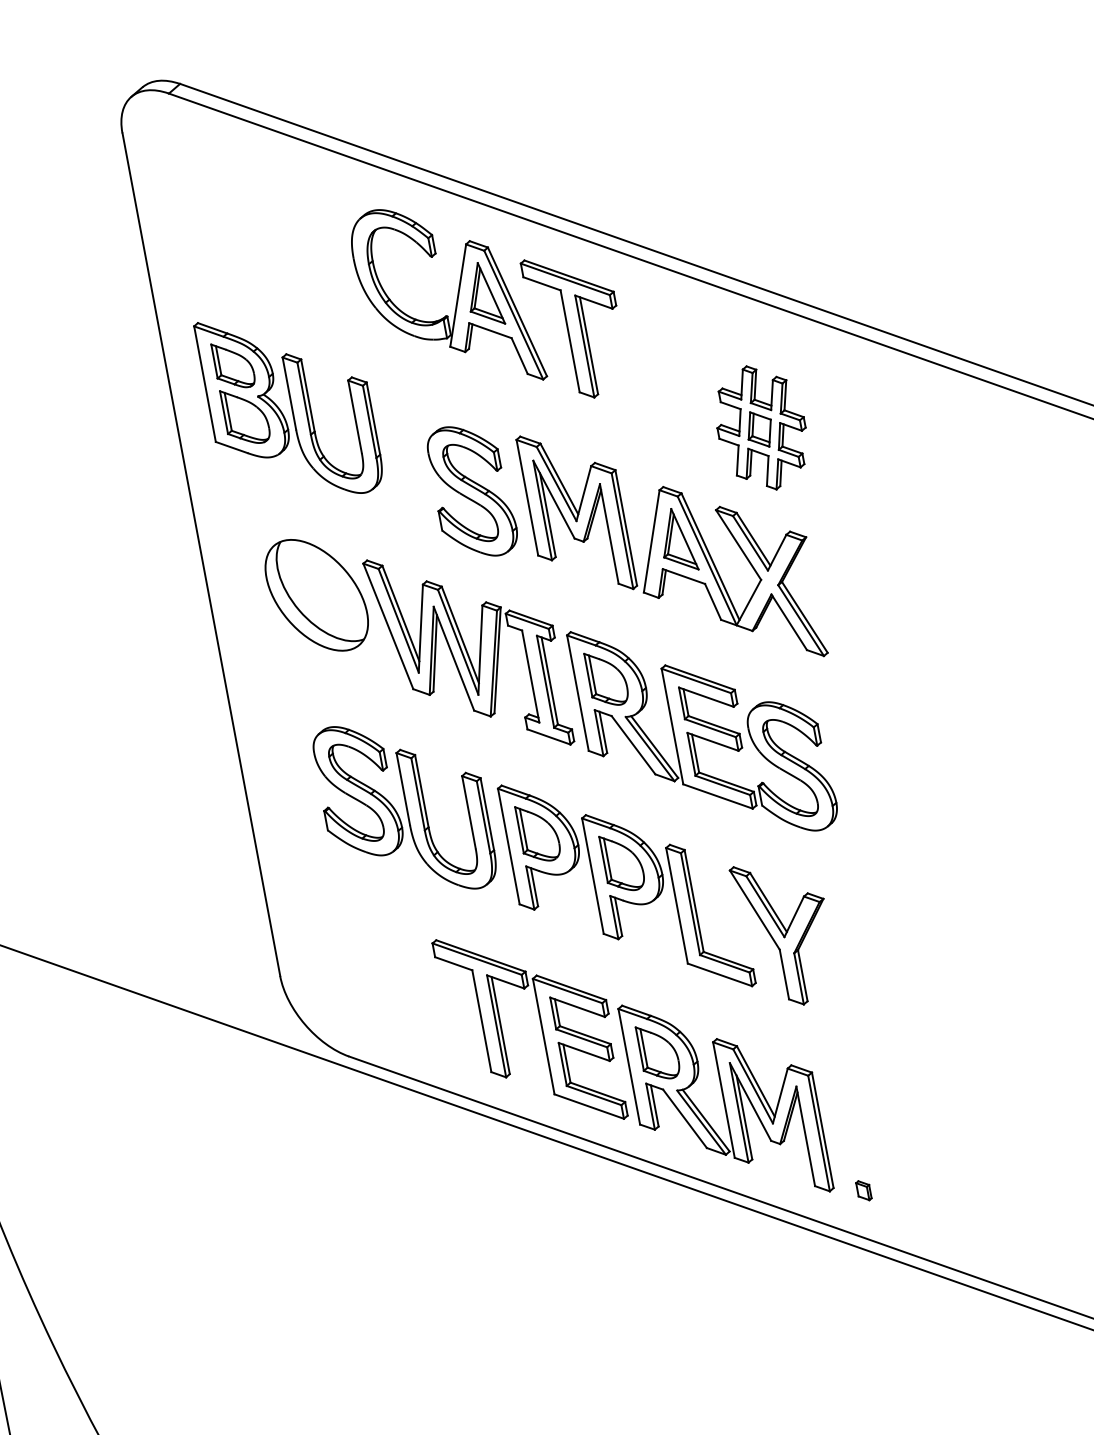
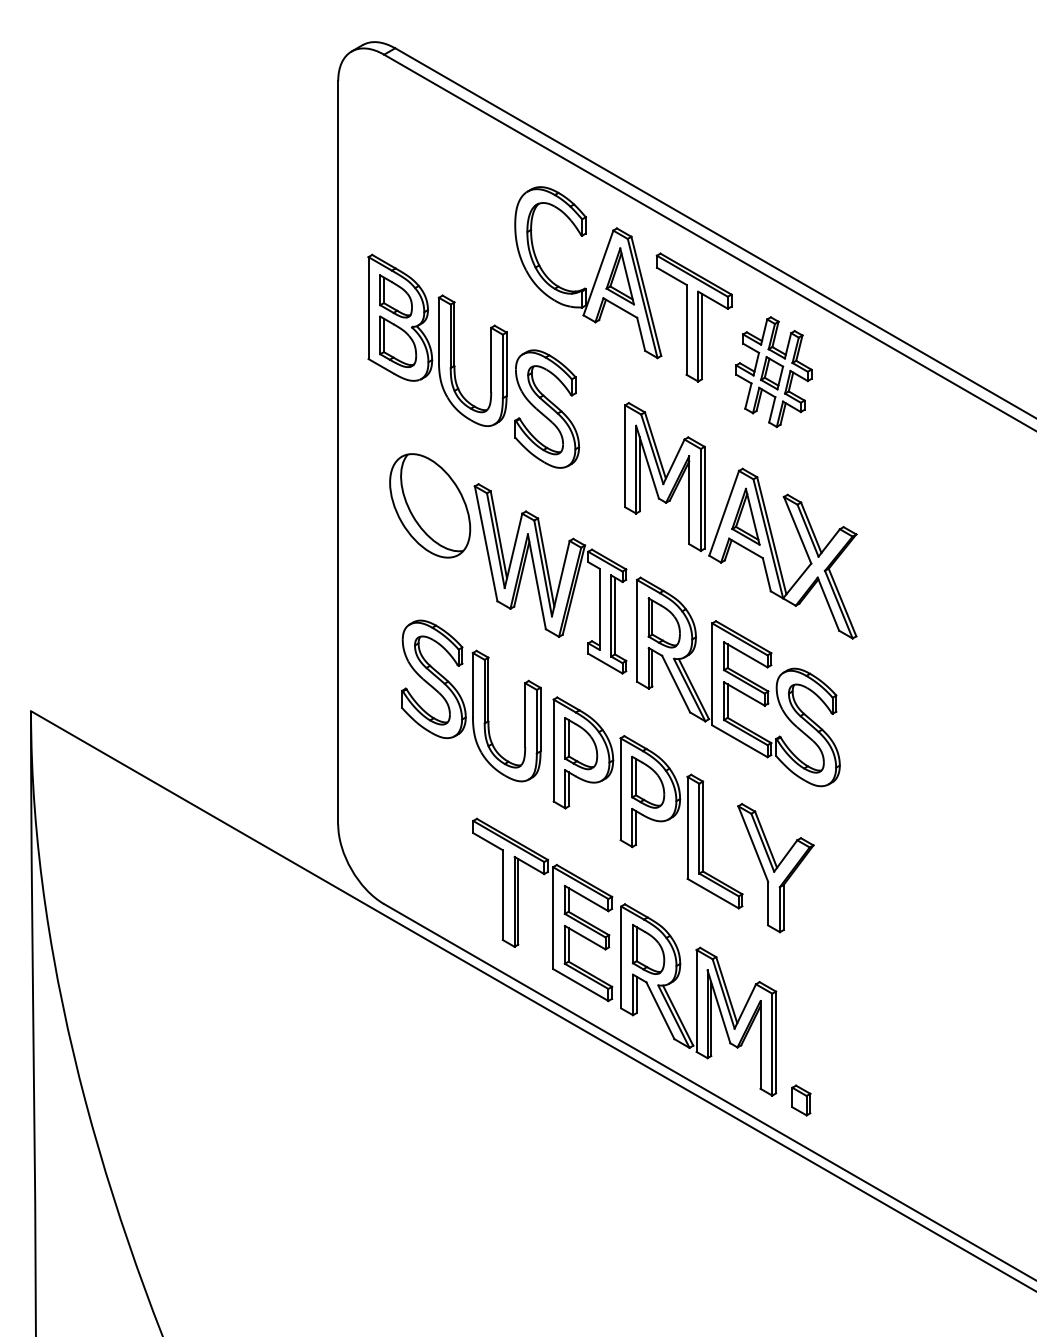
part: (761, 427) -> (773, 371), moved
part: (472, 490) -> (547, 408), moved
part: (863, 1190) -> (801, 1100), size x1.67

